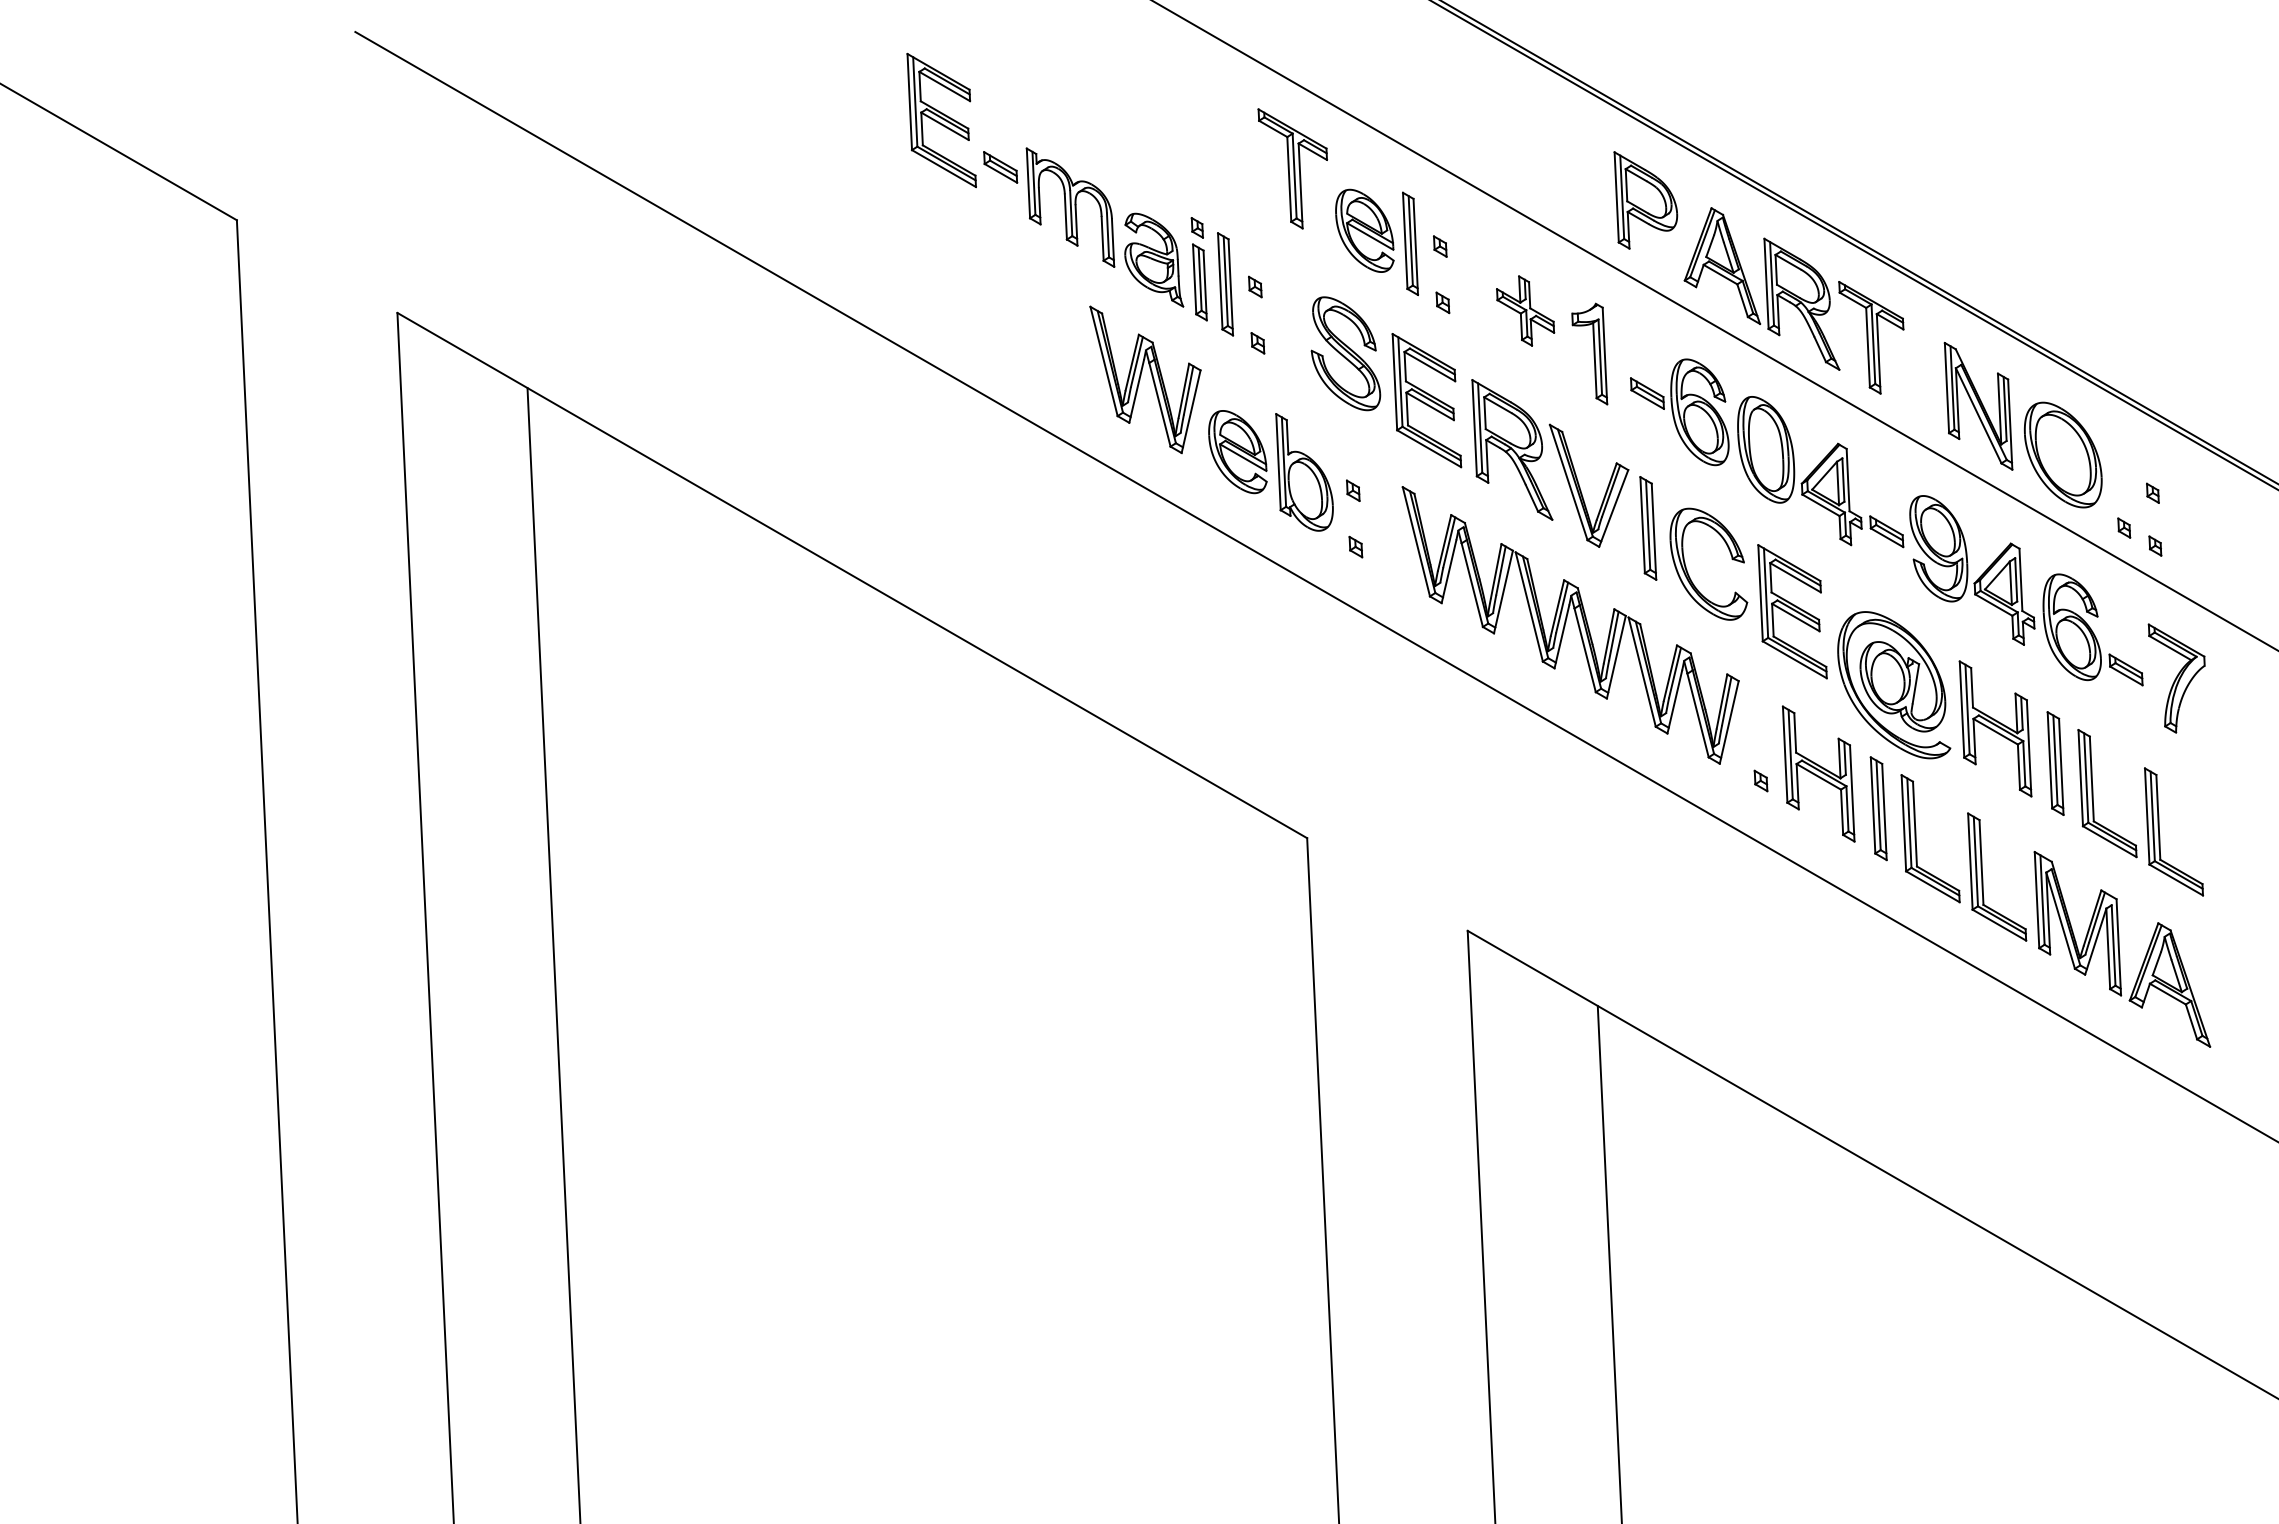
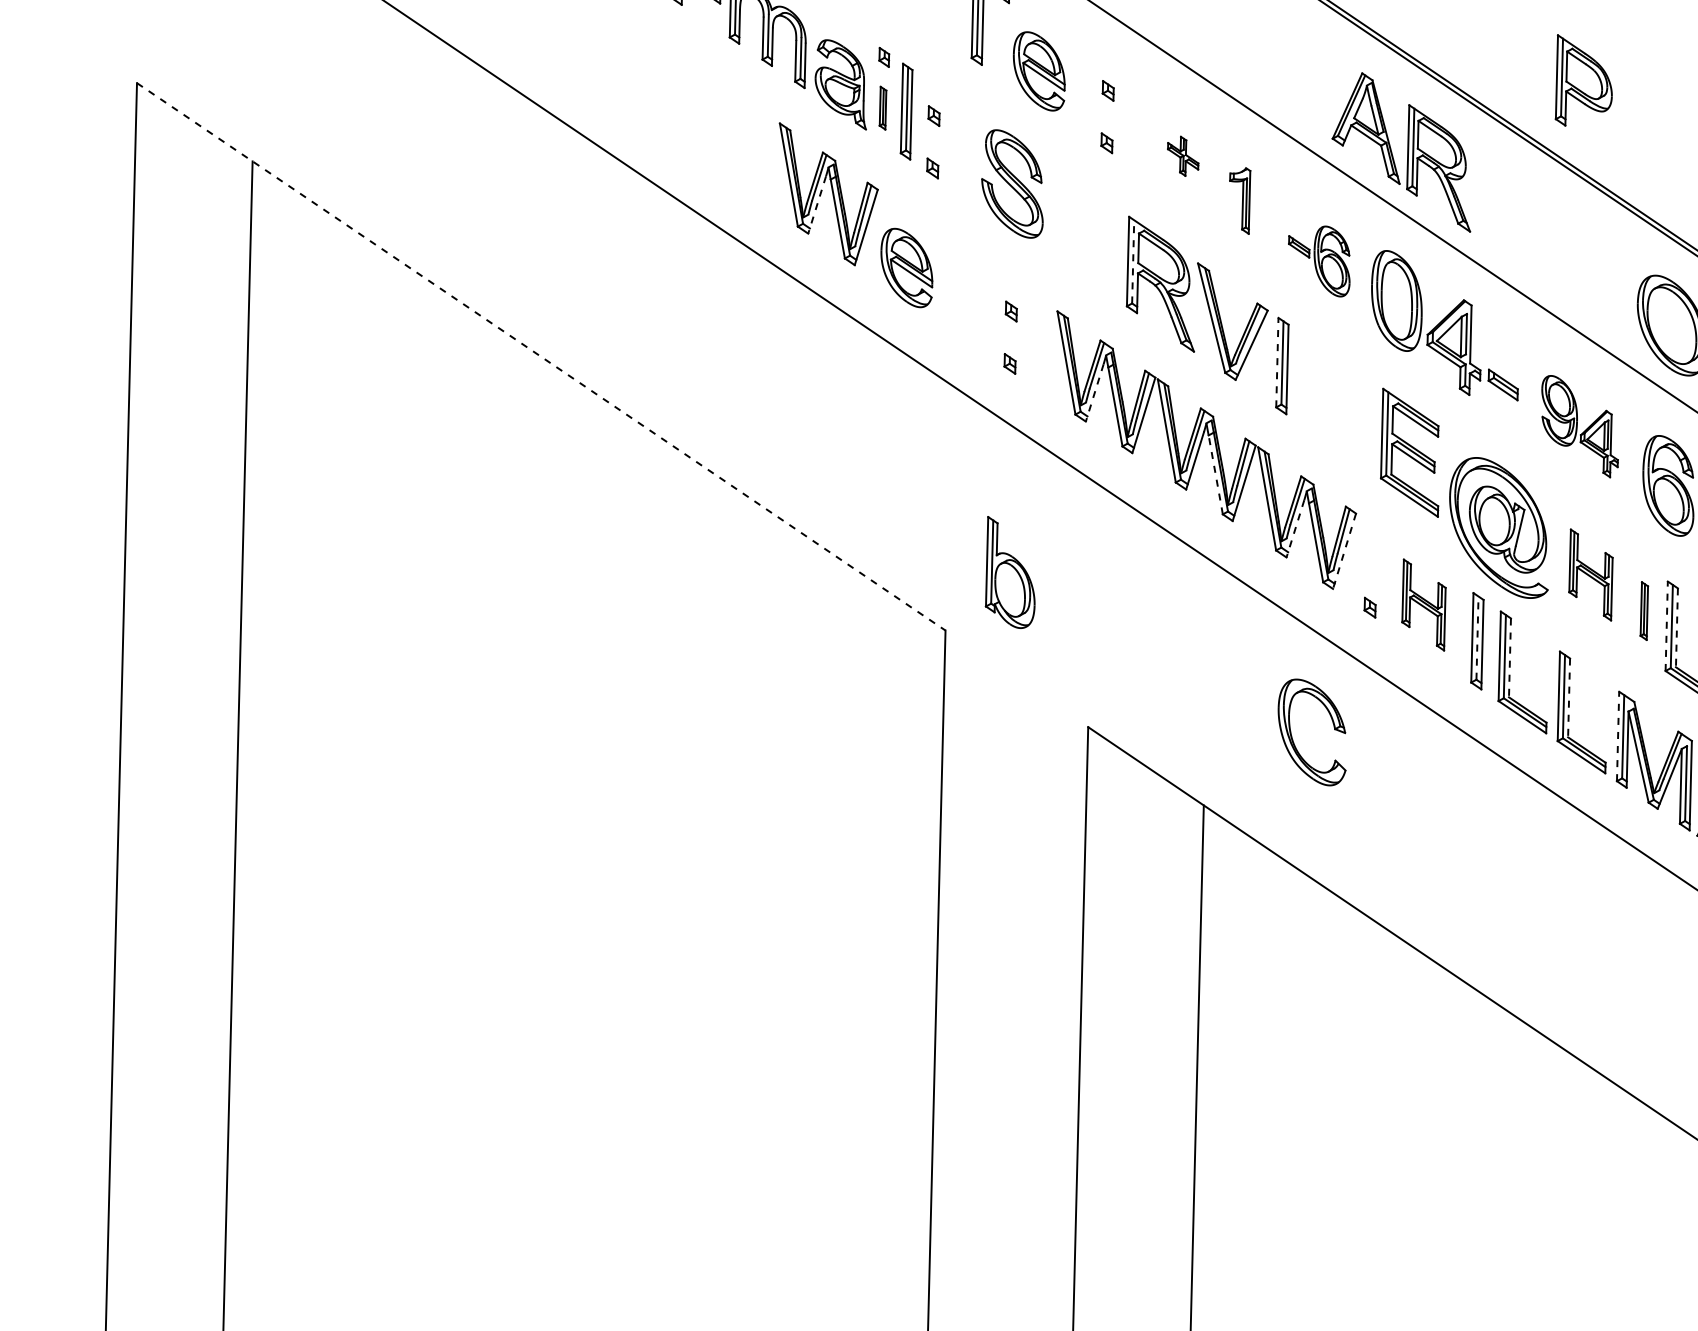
part: (1645, 200) -> (1583, 82), moved
part: (1410, 243) -> (1080, 86), removed
part: (1199, 282) -> (882, 108), size x0.6
part: (1525, 310) -> (1183, 155), size x0.6
part: (1871, 337) -> (1502, 203), removed
part: (1589, 353) -> (1239, 199), size x0.7
line: (1136, 391) -> (816, 205), solid -> dashed
part: (1426, 400) -> (1085, 232), removed
part: (1978, 406) -> (1596, 274), removed
part: (1679, 412) -> (1319, 260), size x0.7
line: (1480, 428) -> (1133, 262), solid -> dashed
part: (1304, 472) -> (1010, 573), moved
line: (1642, 524) -> (1277, 362), solid -> dashed
part: (1687, 569) -> (1292, 735), moved
part: (1972, 570) -> (1580, 426), size x0.7
line: (1448, 572) -> (1094, 393), solid -> dashed
line: (852, 575) -> (541, 356), solid -> dashed
line: (1585, 649) -> (1216, 474), solid -> dashed
line: (1674, 702) -> (1295, 529), solid -> dashed
line: (1729, 722) -> (1344, 551), solid -> dashed
part: (1995, 728) -> (1590, 574), size x0.7
part: (2055, 763) -> (1644, 611), size x0.6
part: (1818, 773) -> (1423, 604), size x0.7
line: (2080, 777) -> (1666, 625), solid -> dashed
line: (2091, 779) -> (1676, 628), solid -> dashed
line: (1878, 805) -> (1477, 638), solid -> dashed
line: (1915, 824) -> (1510, 658), solid -> dashed
line: (1981, 863) -> (1569, 698), solid -> dashed
line: (2037, 899) -> (1618, 735), solid -> dashed

